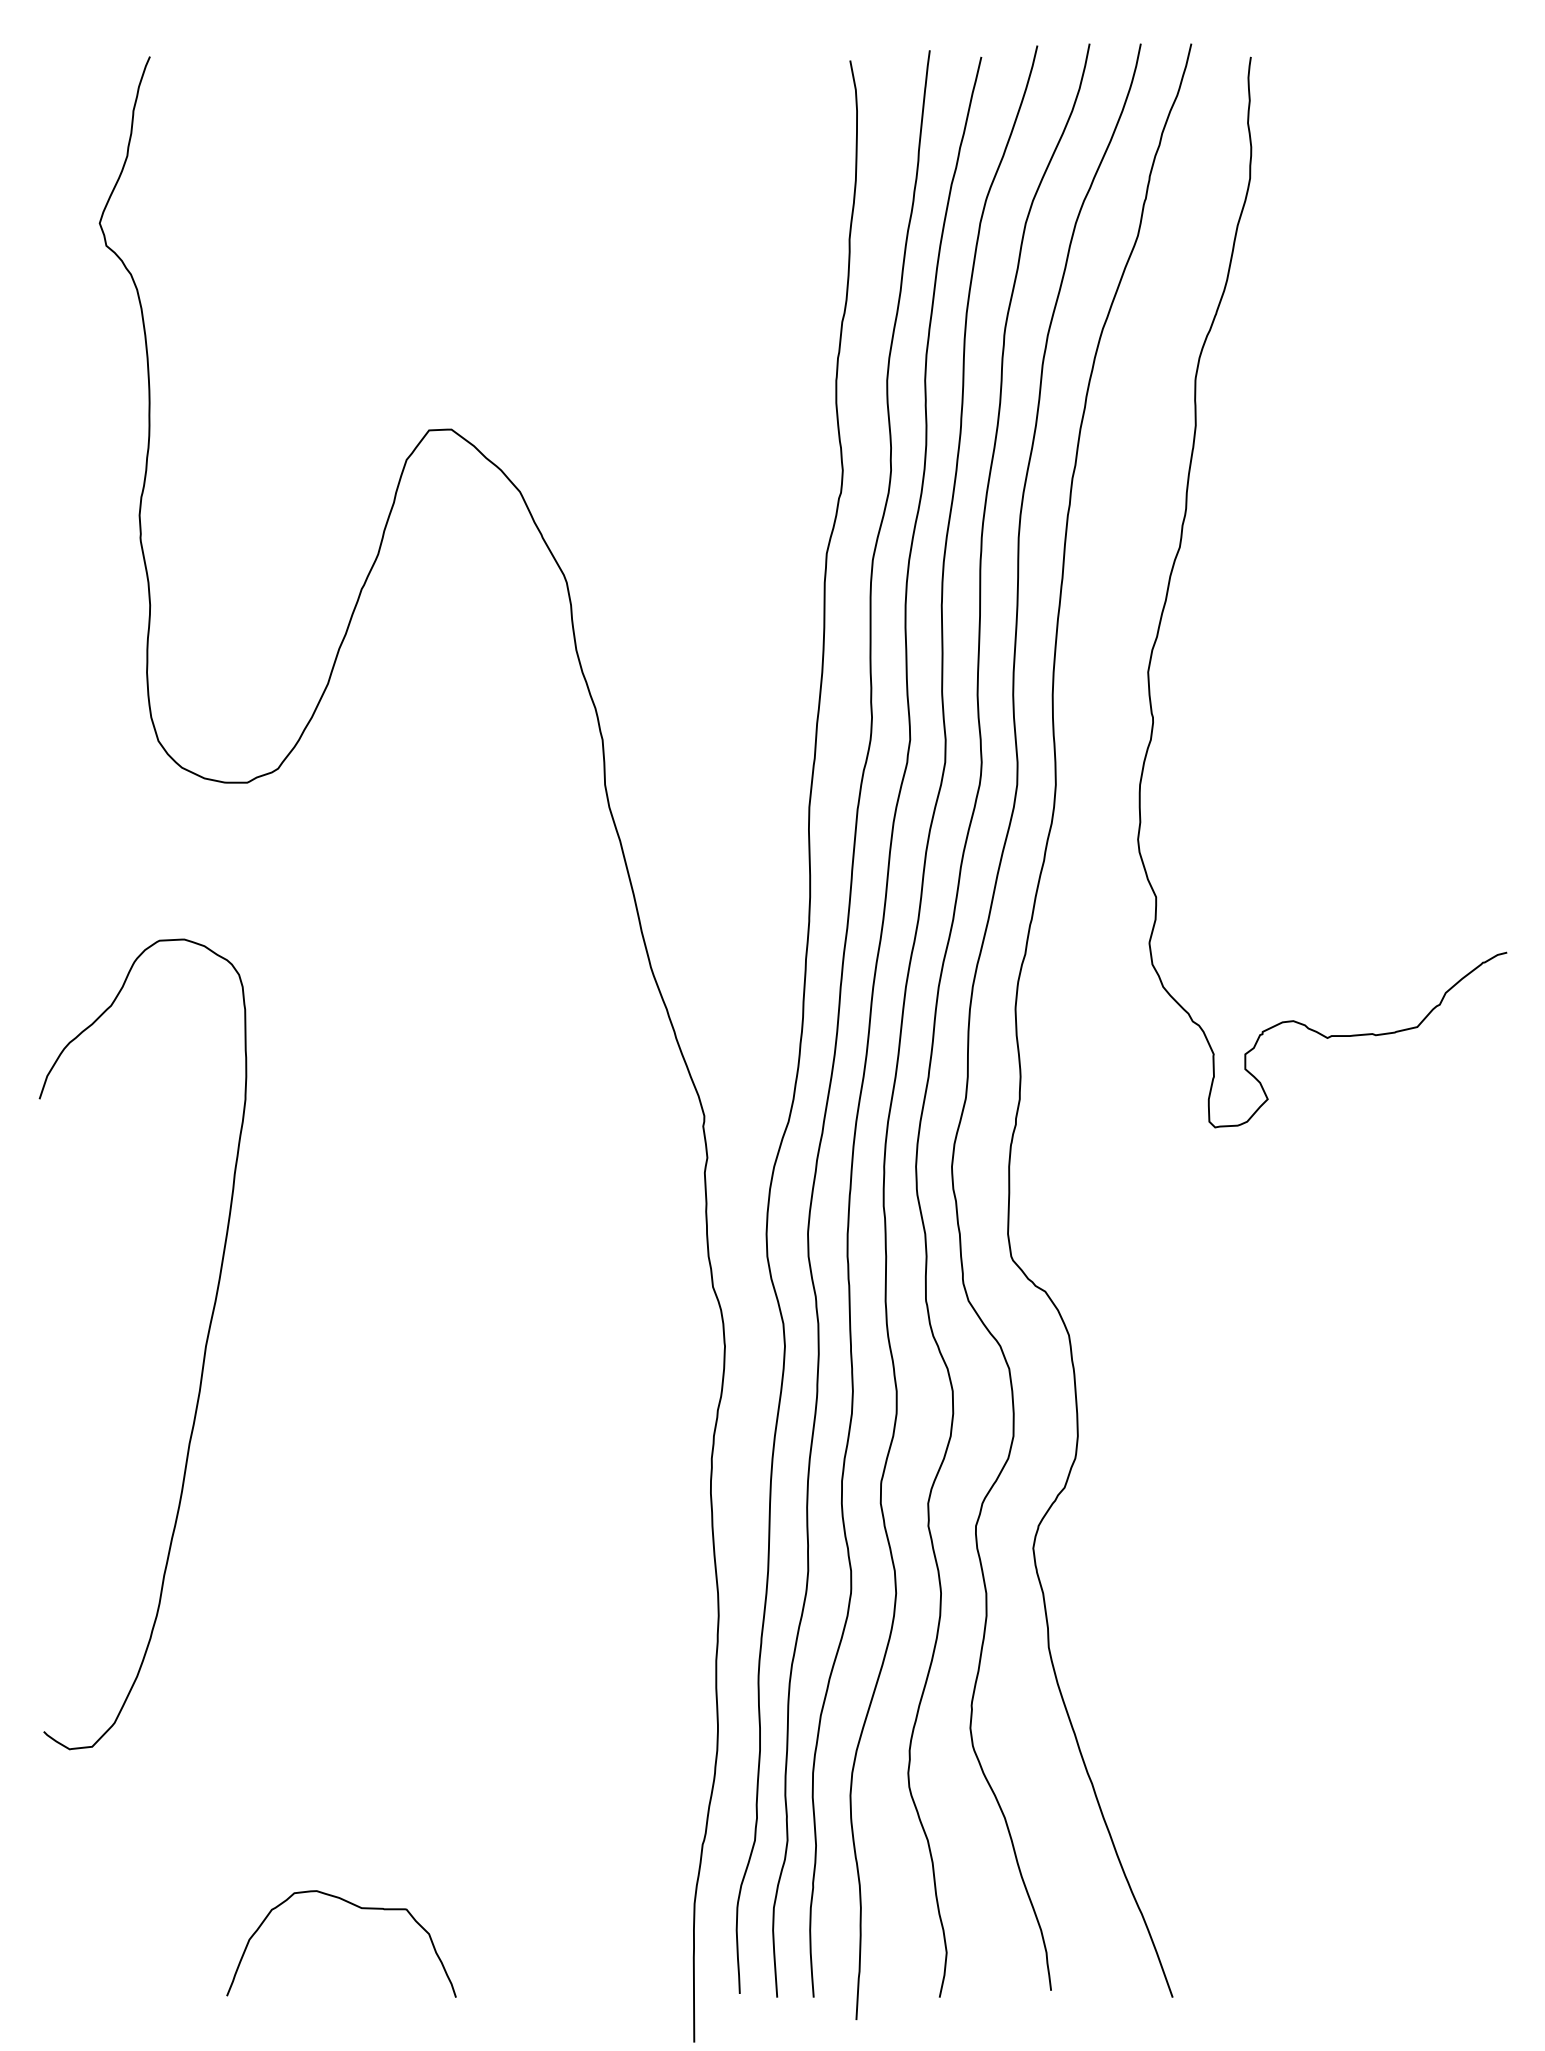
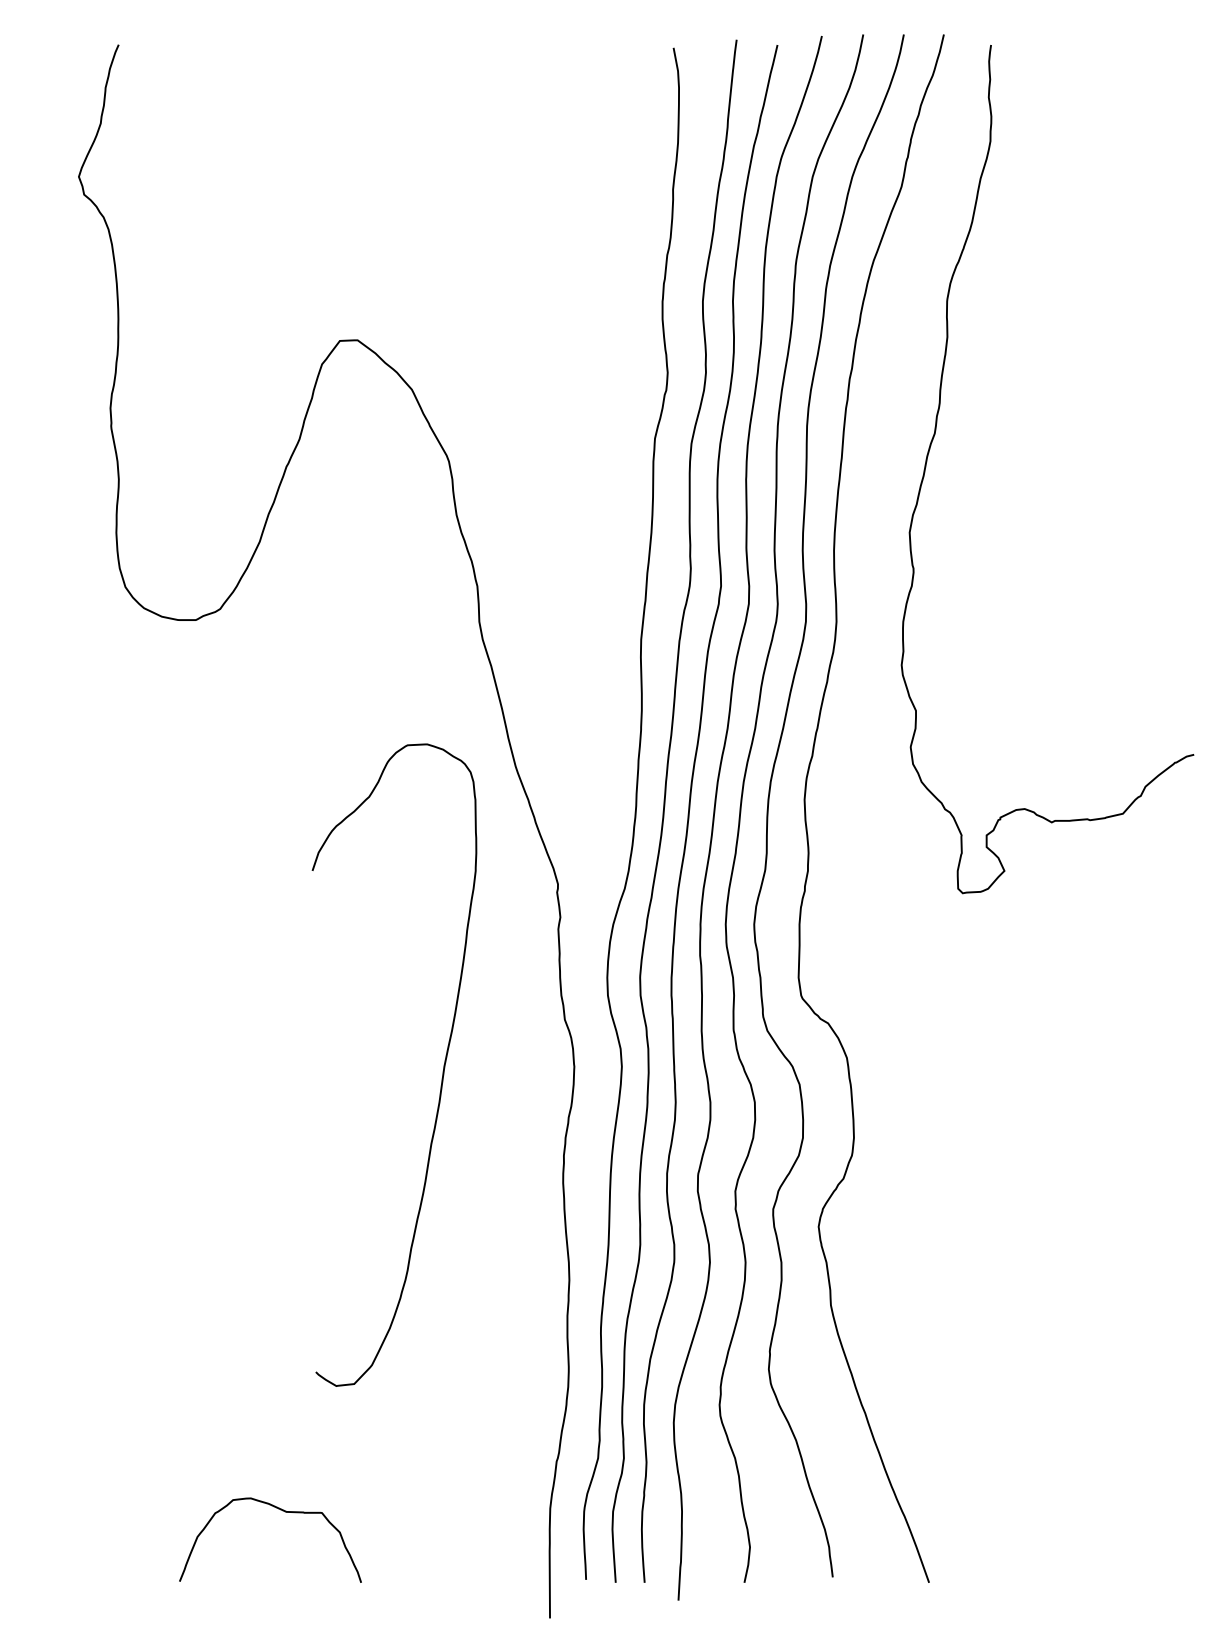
curve: (203, 1355) -> (442, 1073), moved

